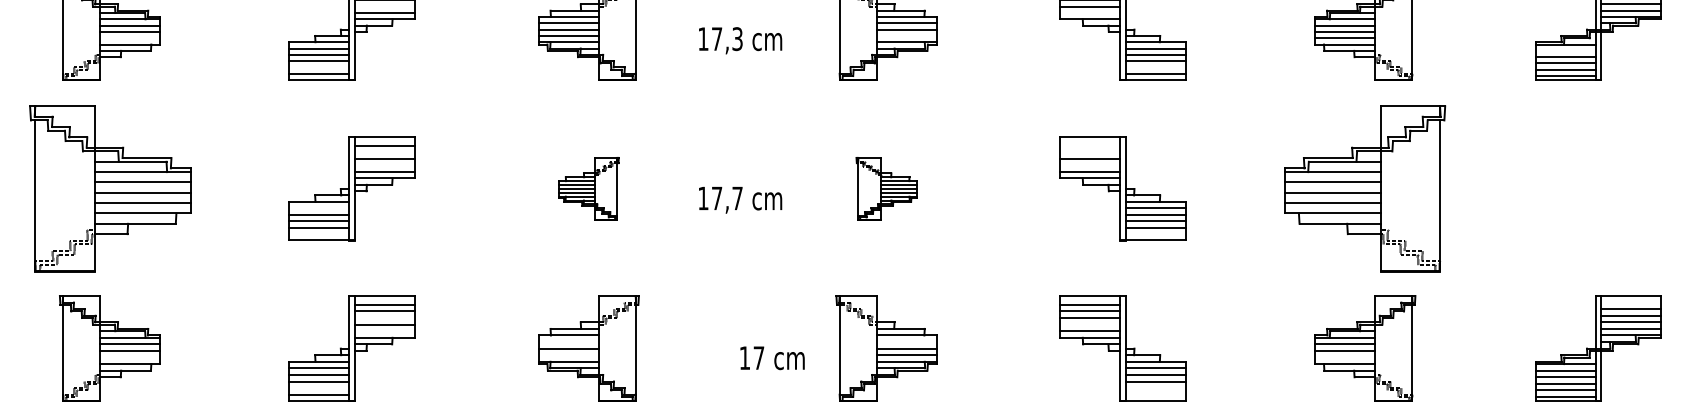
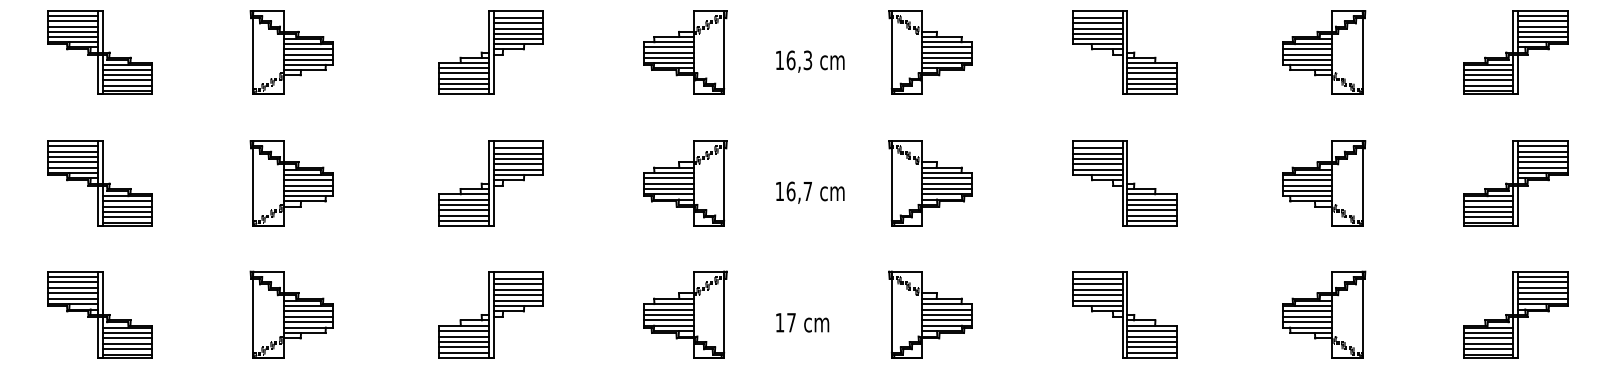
line: (384, 6) -> (517, 33), added
line: (1089, 12) -> (1097, 38), added
line: (906, 35) -> (946, 57), added
line: (130, 38) -> (308, 59), added
text: (716, 39) -> (790, 60), 17,3 -> 16,3
line: (1565, 51) -> (1488, 70), added
line: (318, 67) -> (463, 83), added
line: (1155, 67) -> (1151, 83), added
line: (1089, 146) -> (1097, 148), added
line: (384, 152) -> (517, 153), added
line: (1089, 152) -> (1097, 153), added
line: (384, 165) -> (517, 164), added
line: (1089, 165) -> (1097, 164), added
part: (109, 188) -> (291, 183), size x0.62
part: (588, 188) -> (685, 183), size x1.67
part: (886, 188) -> (930, 183), size x1.67
part: (1365, 188) -> (1324, 183), size x0.62
part: (1598, 188) -> (1515, 183), added
text: (716, 198) -> (790, 191), 17,7 -> 16,7
line: (318, 208) -> (463, 199), added
line: (318, 233) -> (463, 220), added
line: (1155, 233) -> (1151, 220), added
line: (1630, 303) -> (1542, 277), added
line: (384, 317) -> (517, 289), added
line: (1089, 325) -> (1097, 295), added
line: (384, 331) -> (517, 300), added
line: (568, 342) -> (668, 309), added
line: (906, 342) -> (946, 309), added
line: (568, 355) -> (668, 320), added
line: (130, 357) -> (308, 322), added
text: (772, 357) -> (802, 322), moved
line: (1345, 357) -> (1307, 322), added
line: (318, 388) -> (463, 347), added
line: (1155, 388) -> (1151, 347), added
line: (1155, 394) -> (1151, 352), added

